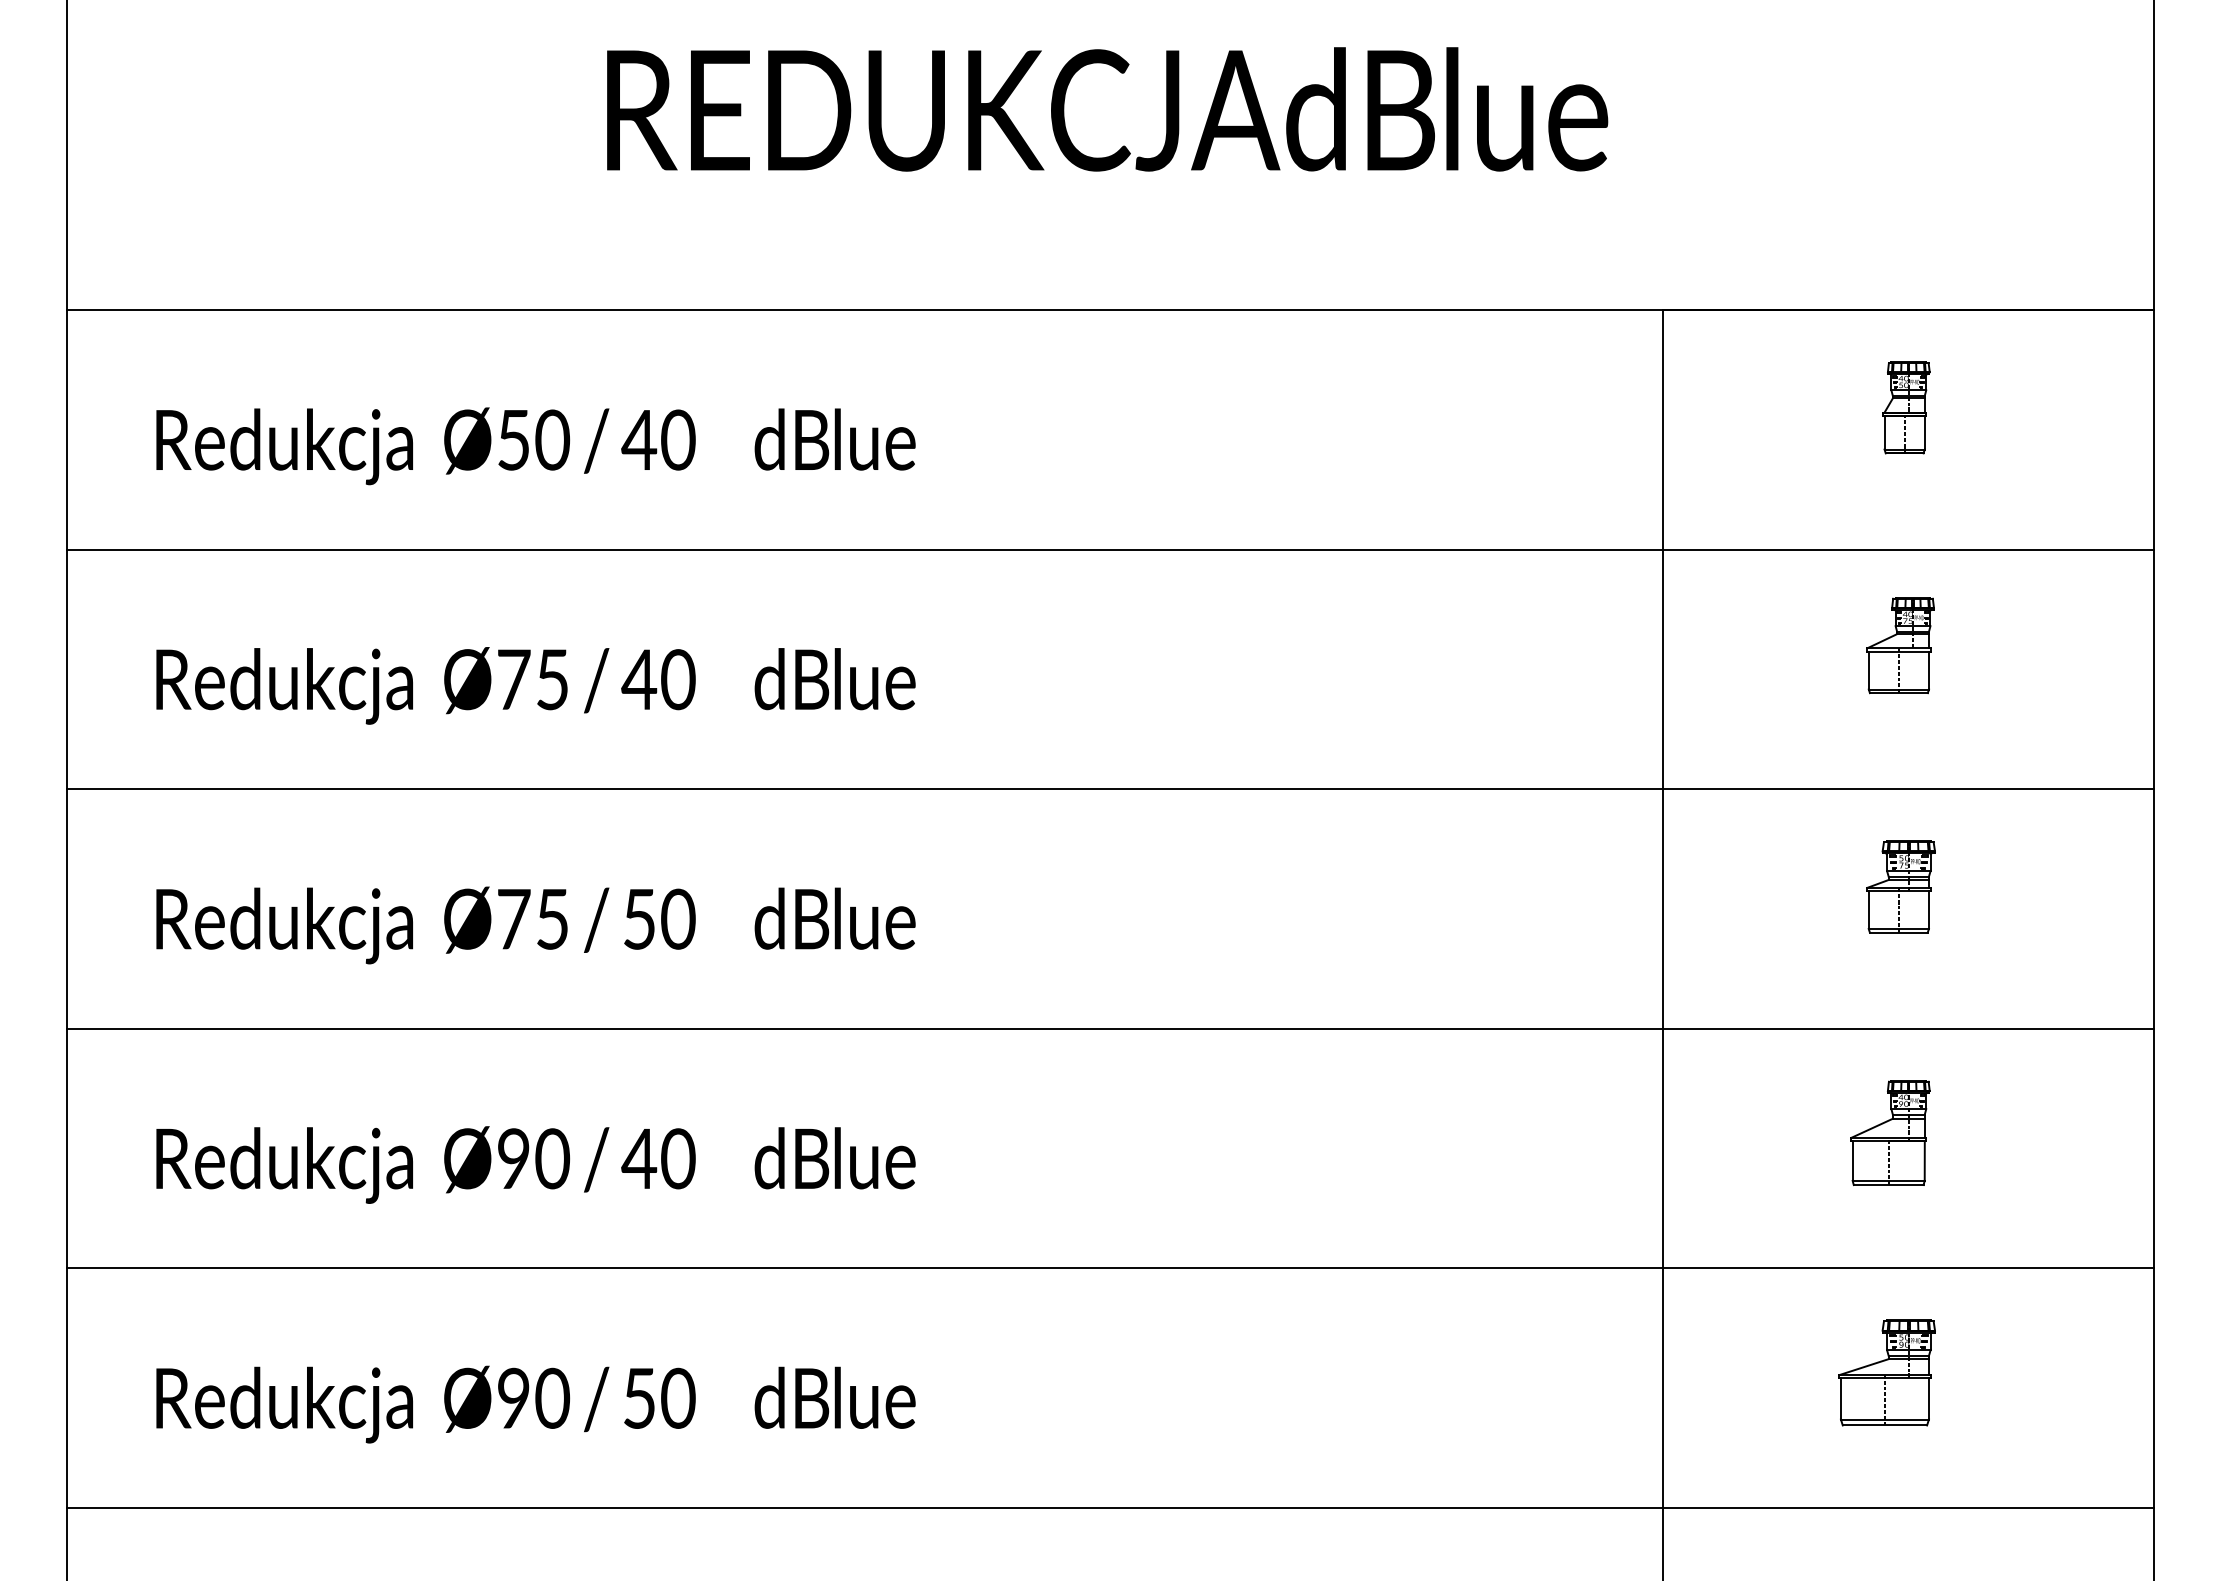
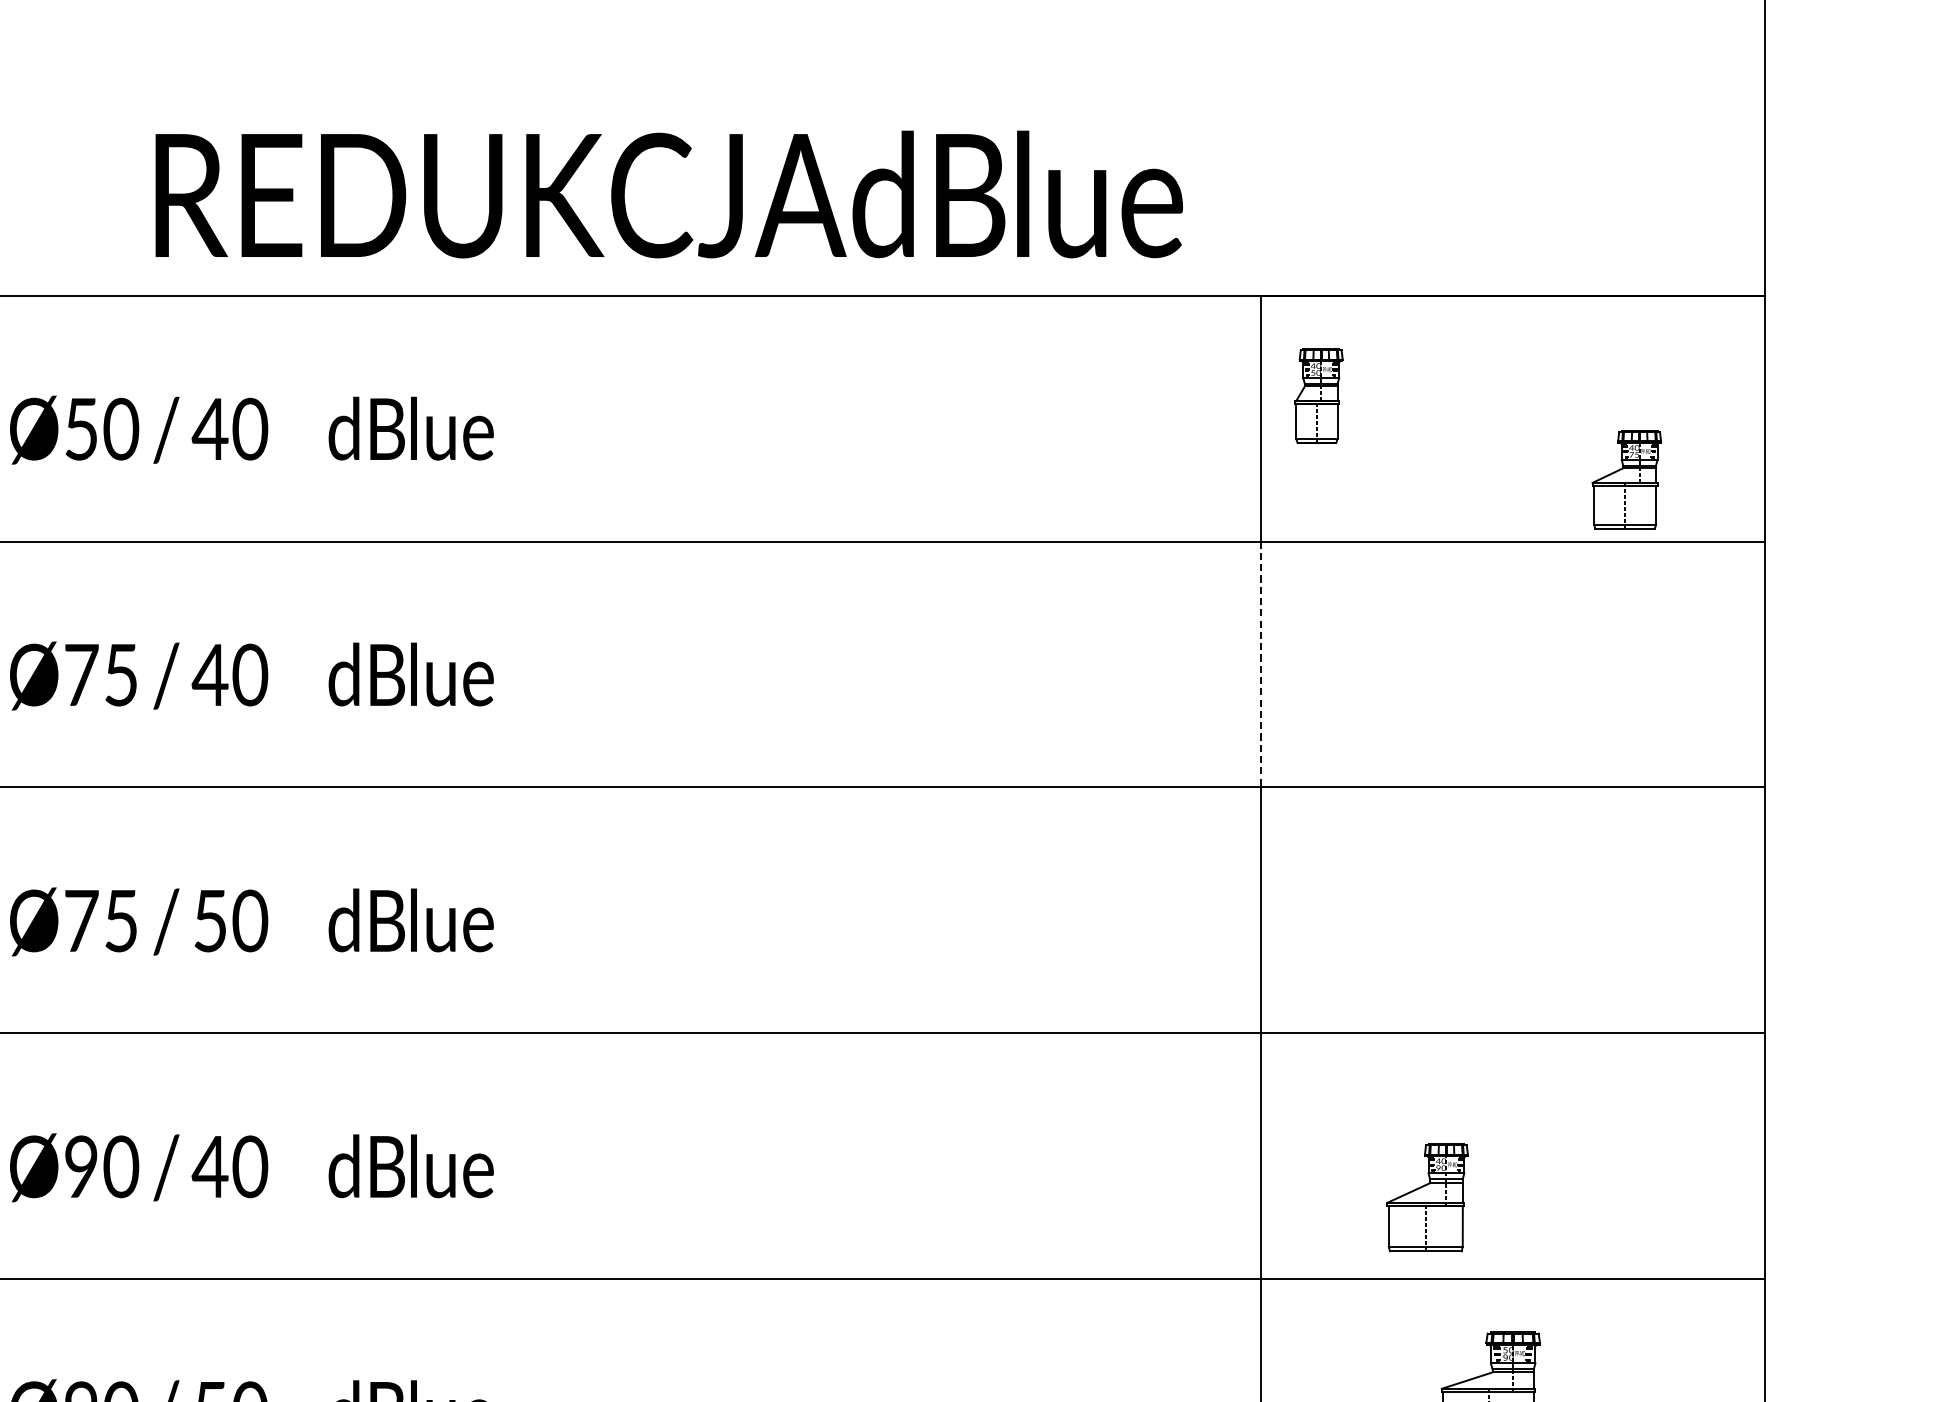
text: (1107, 109) -> (669, 194), moved
part: (1906, 407) -> (1318, 395), moved
part: (1900, 645) -> (1626, 479), moved
line: (1663, 669) -> (1261, 664), solid -> dashed
part: (1900, 886) -> (1504, 887), removed
part: (1890, 1132) -> (1427, 1197), moved

